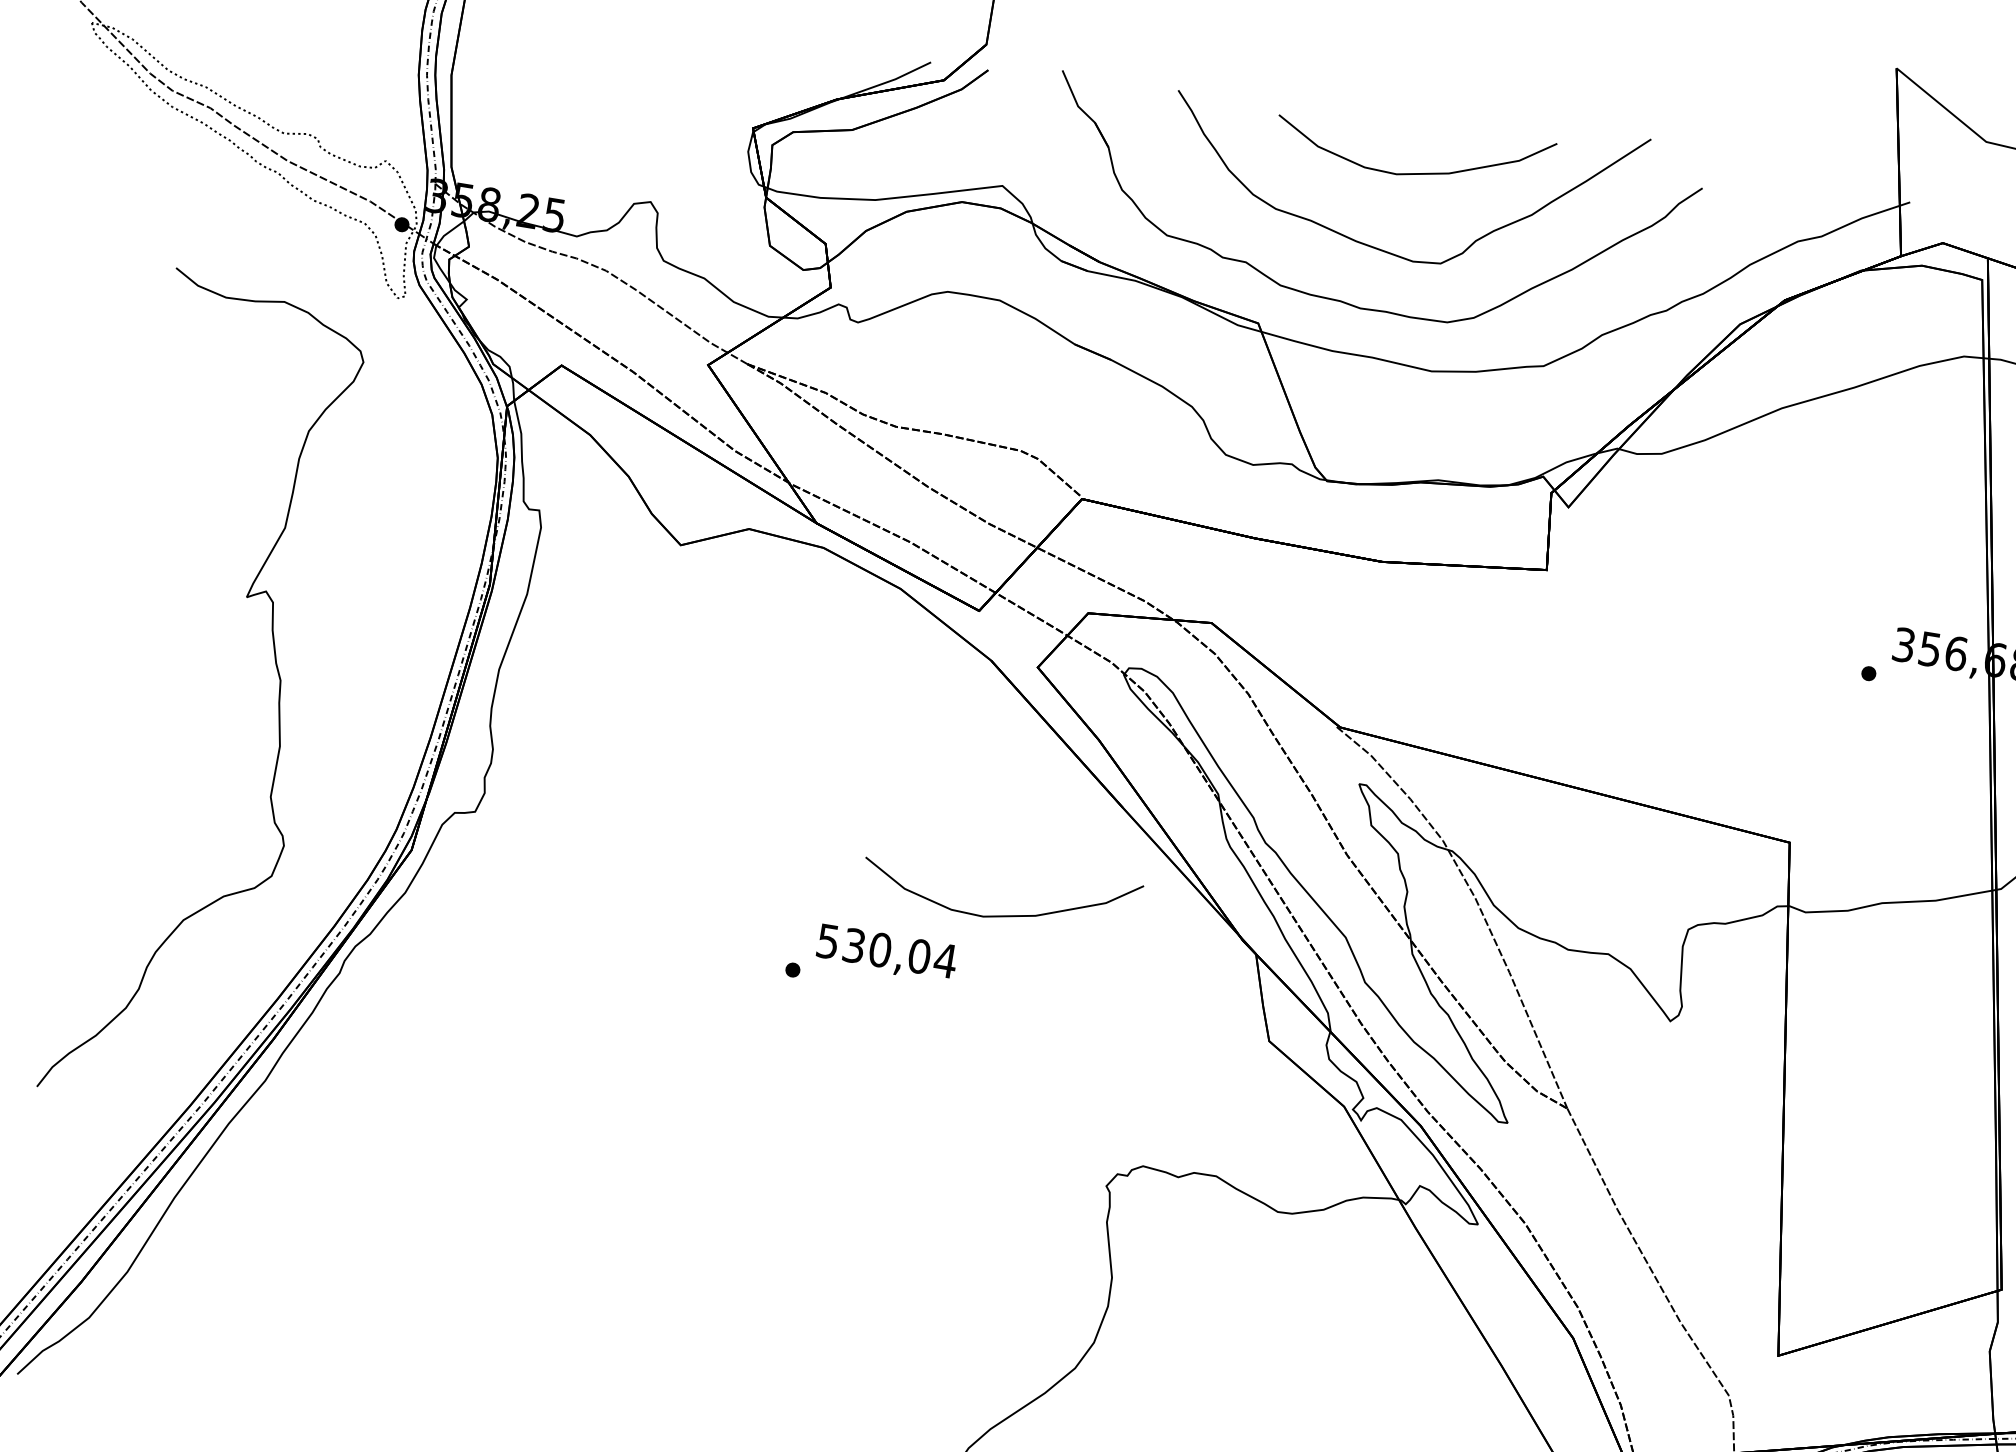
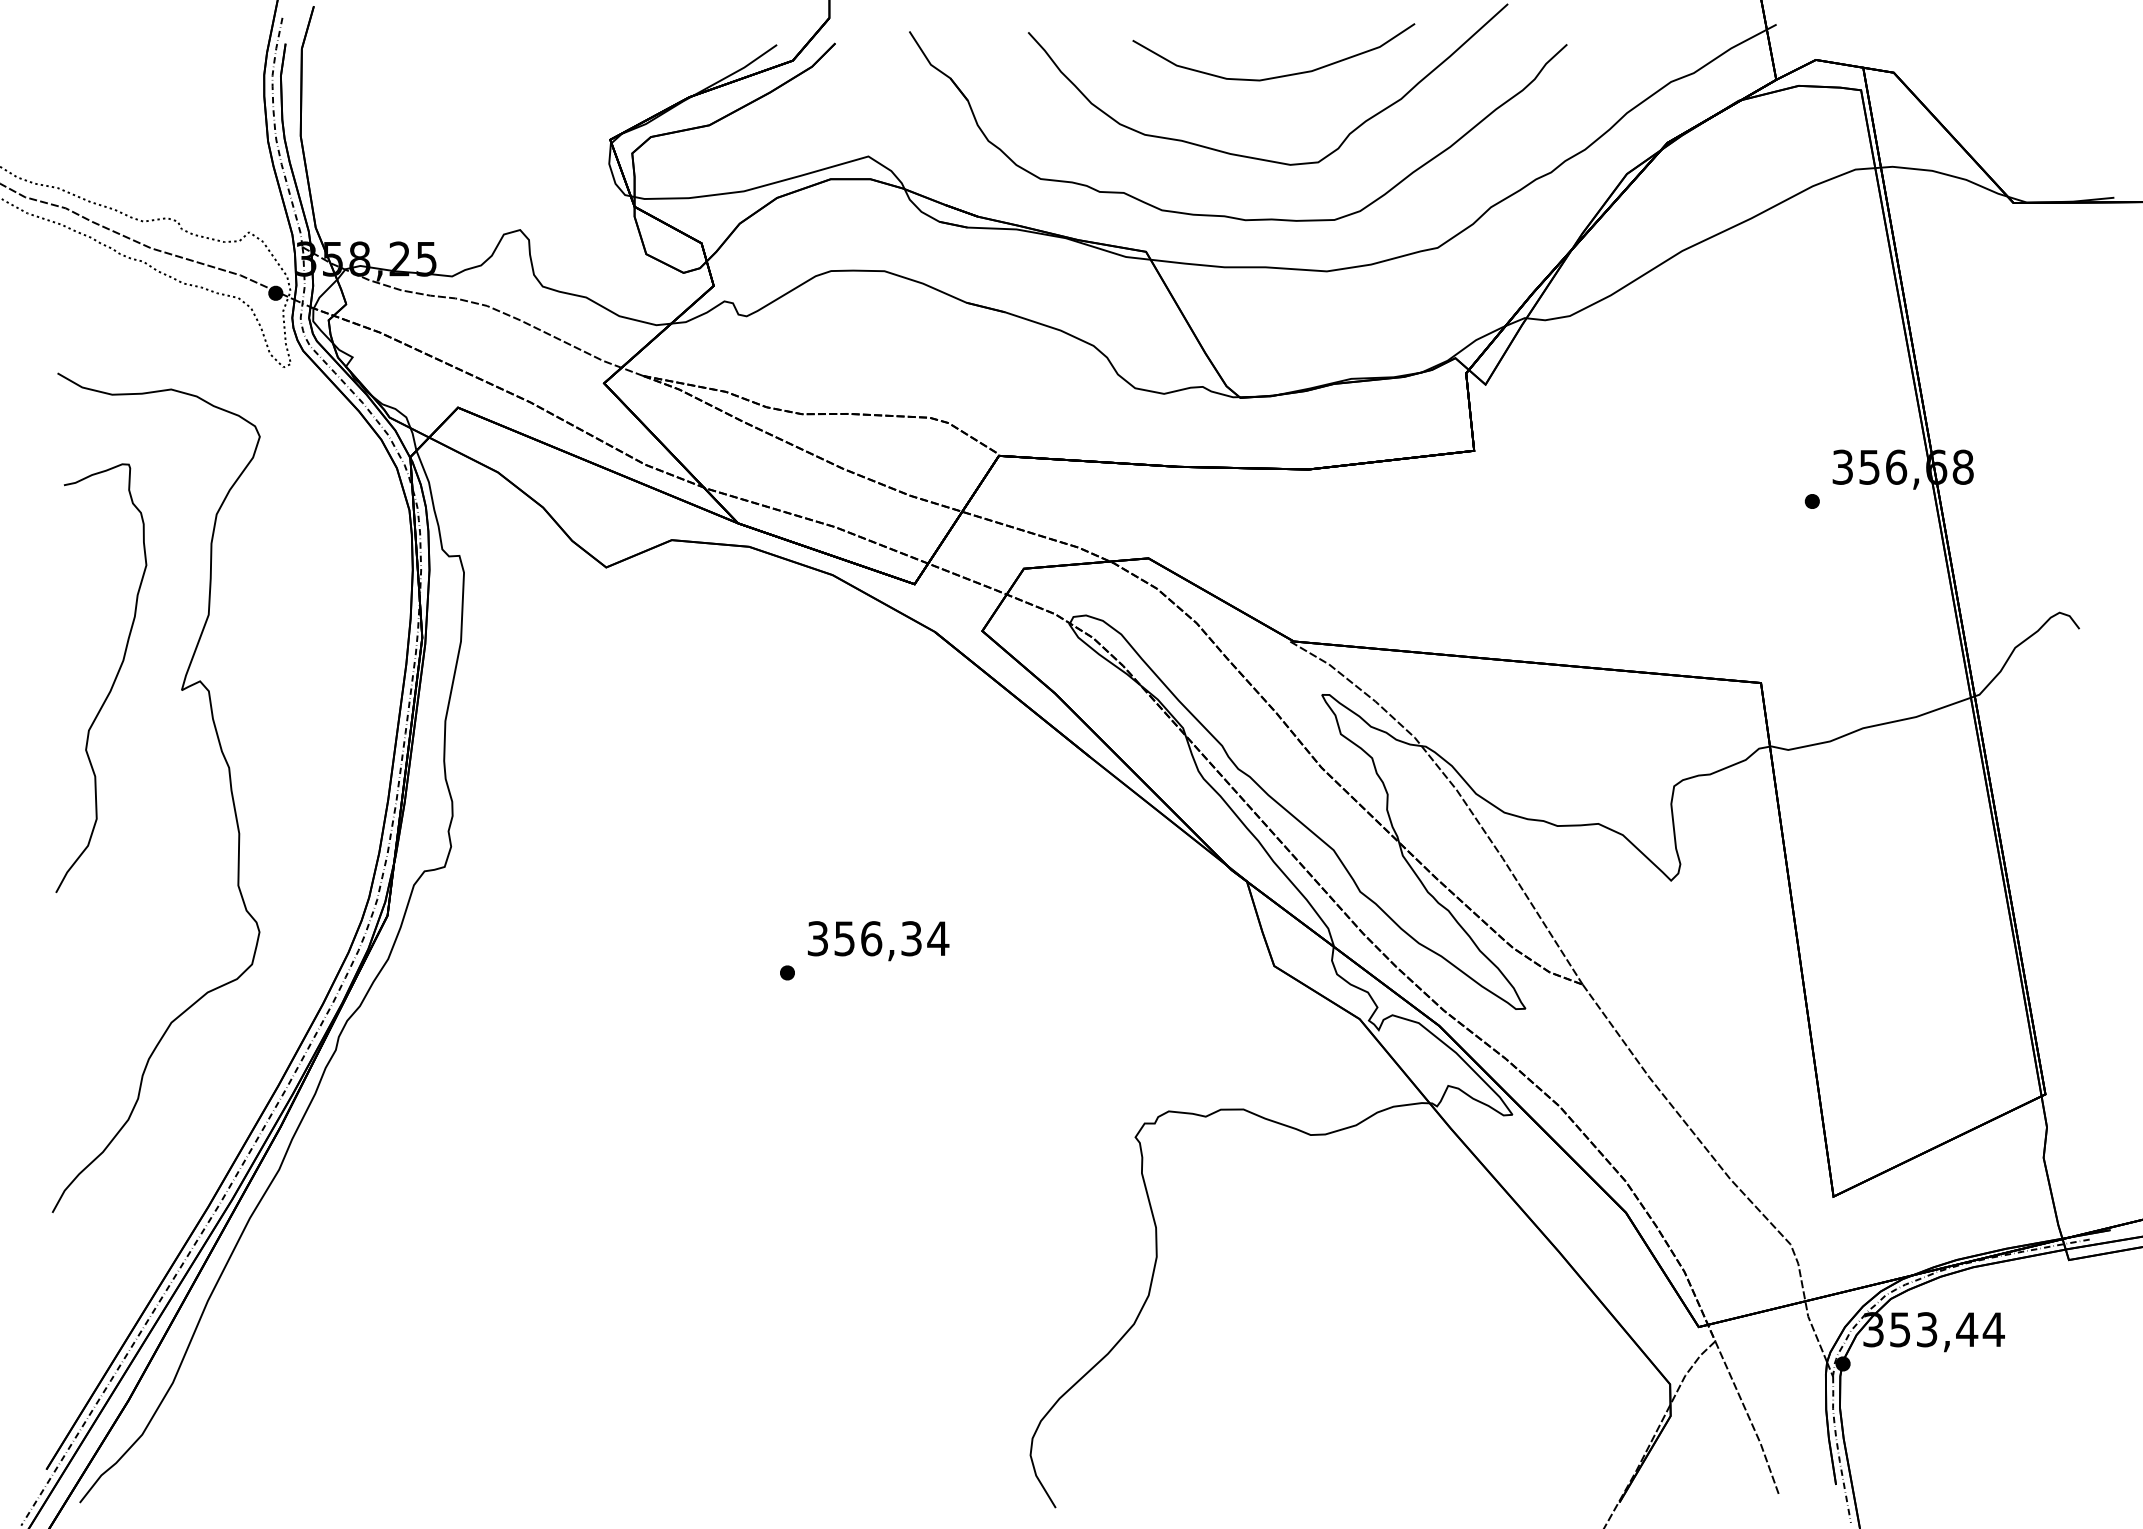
curve: (180, 579) -> (112, 683), added
curve: (1004, 915) -> (989, 883), removed
text: (874, 948) -> (865, 938), 530,04 -> 356,34

